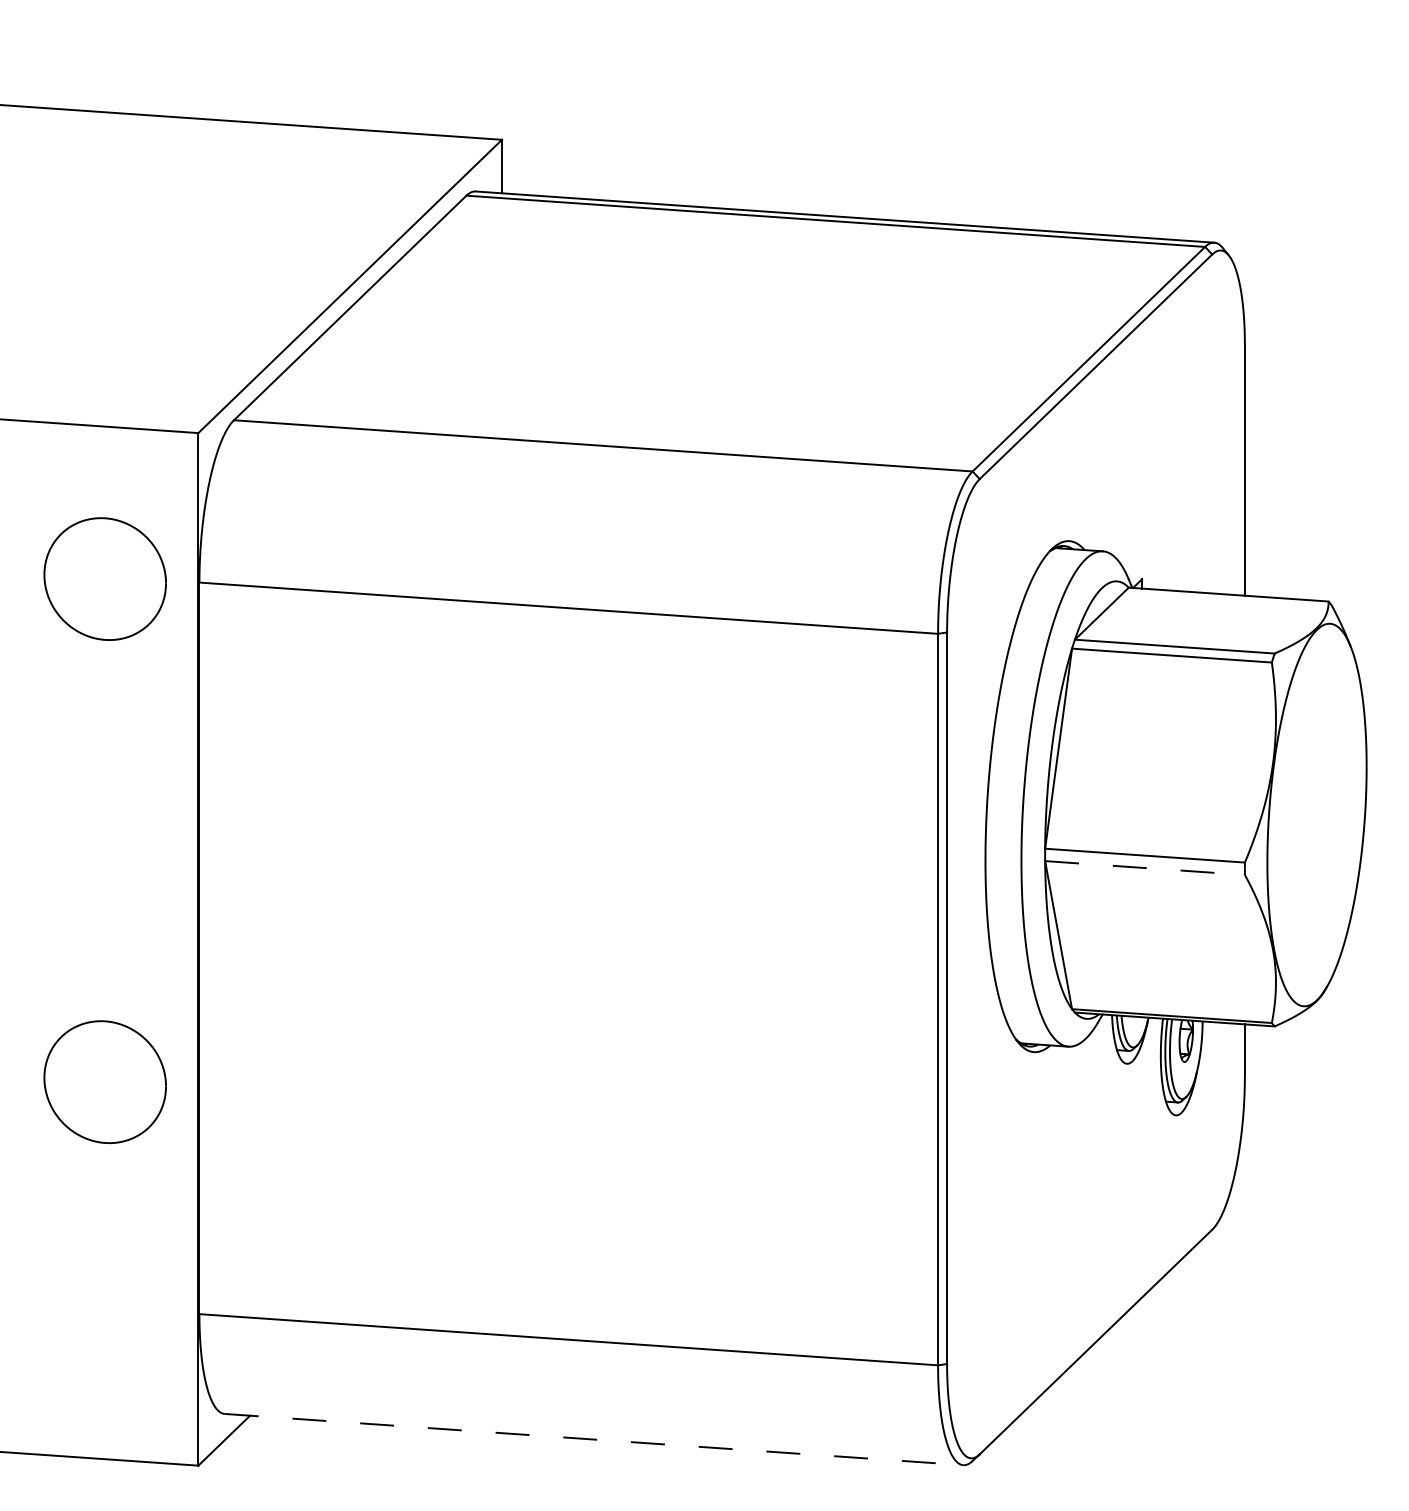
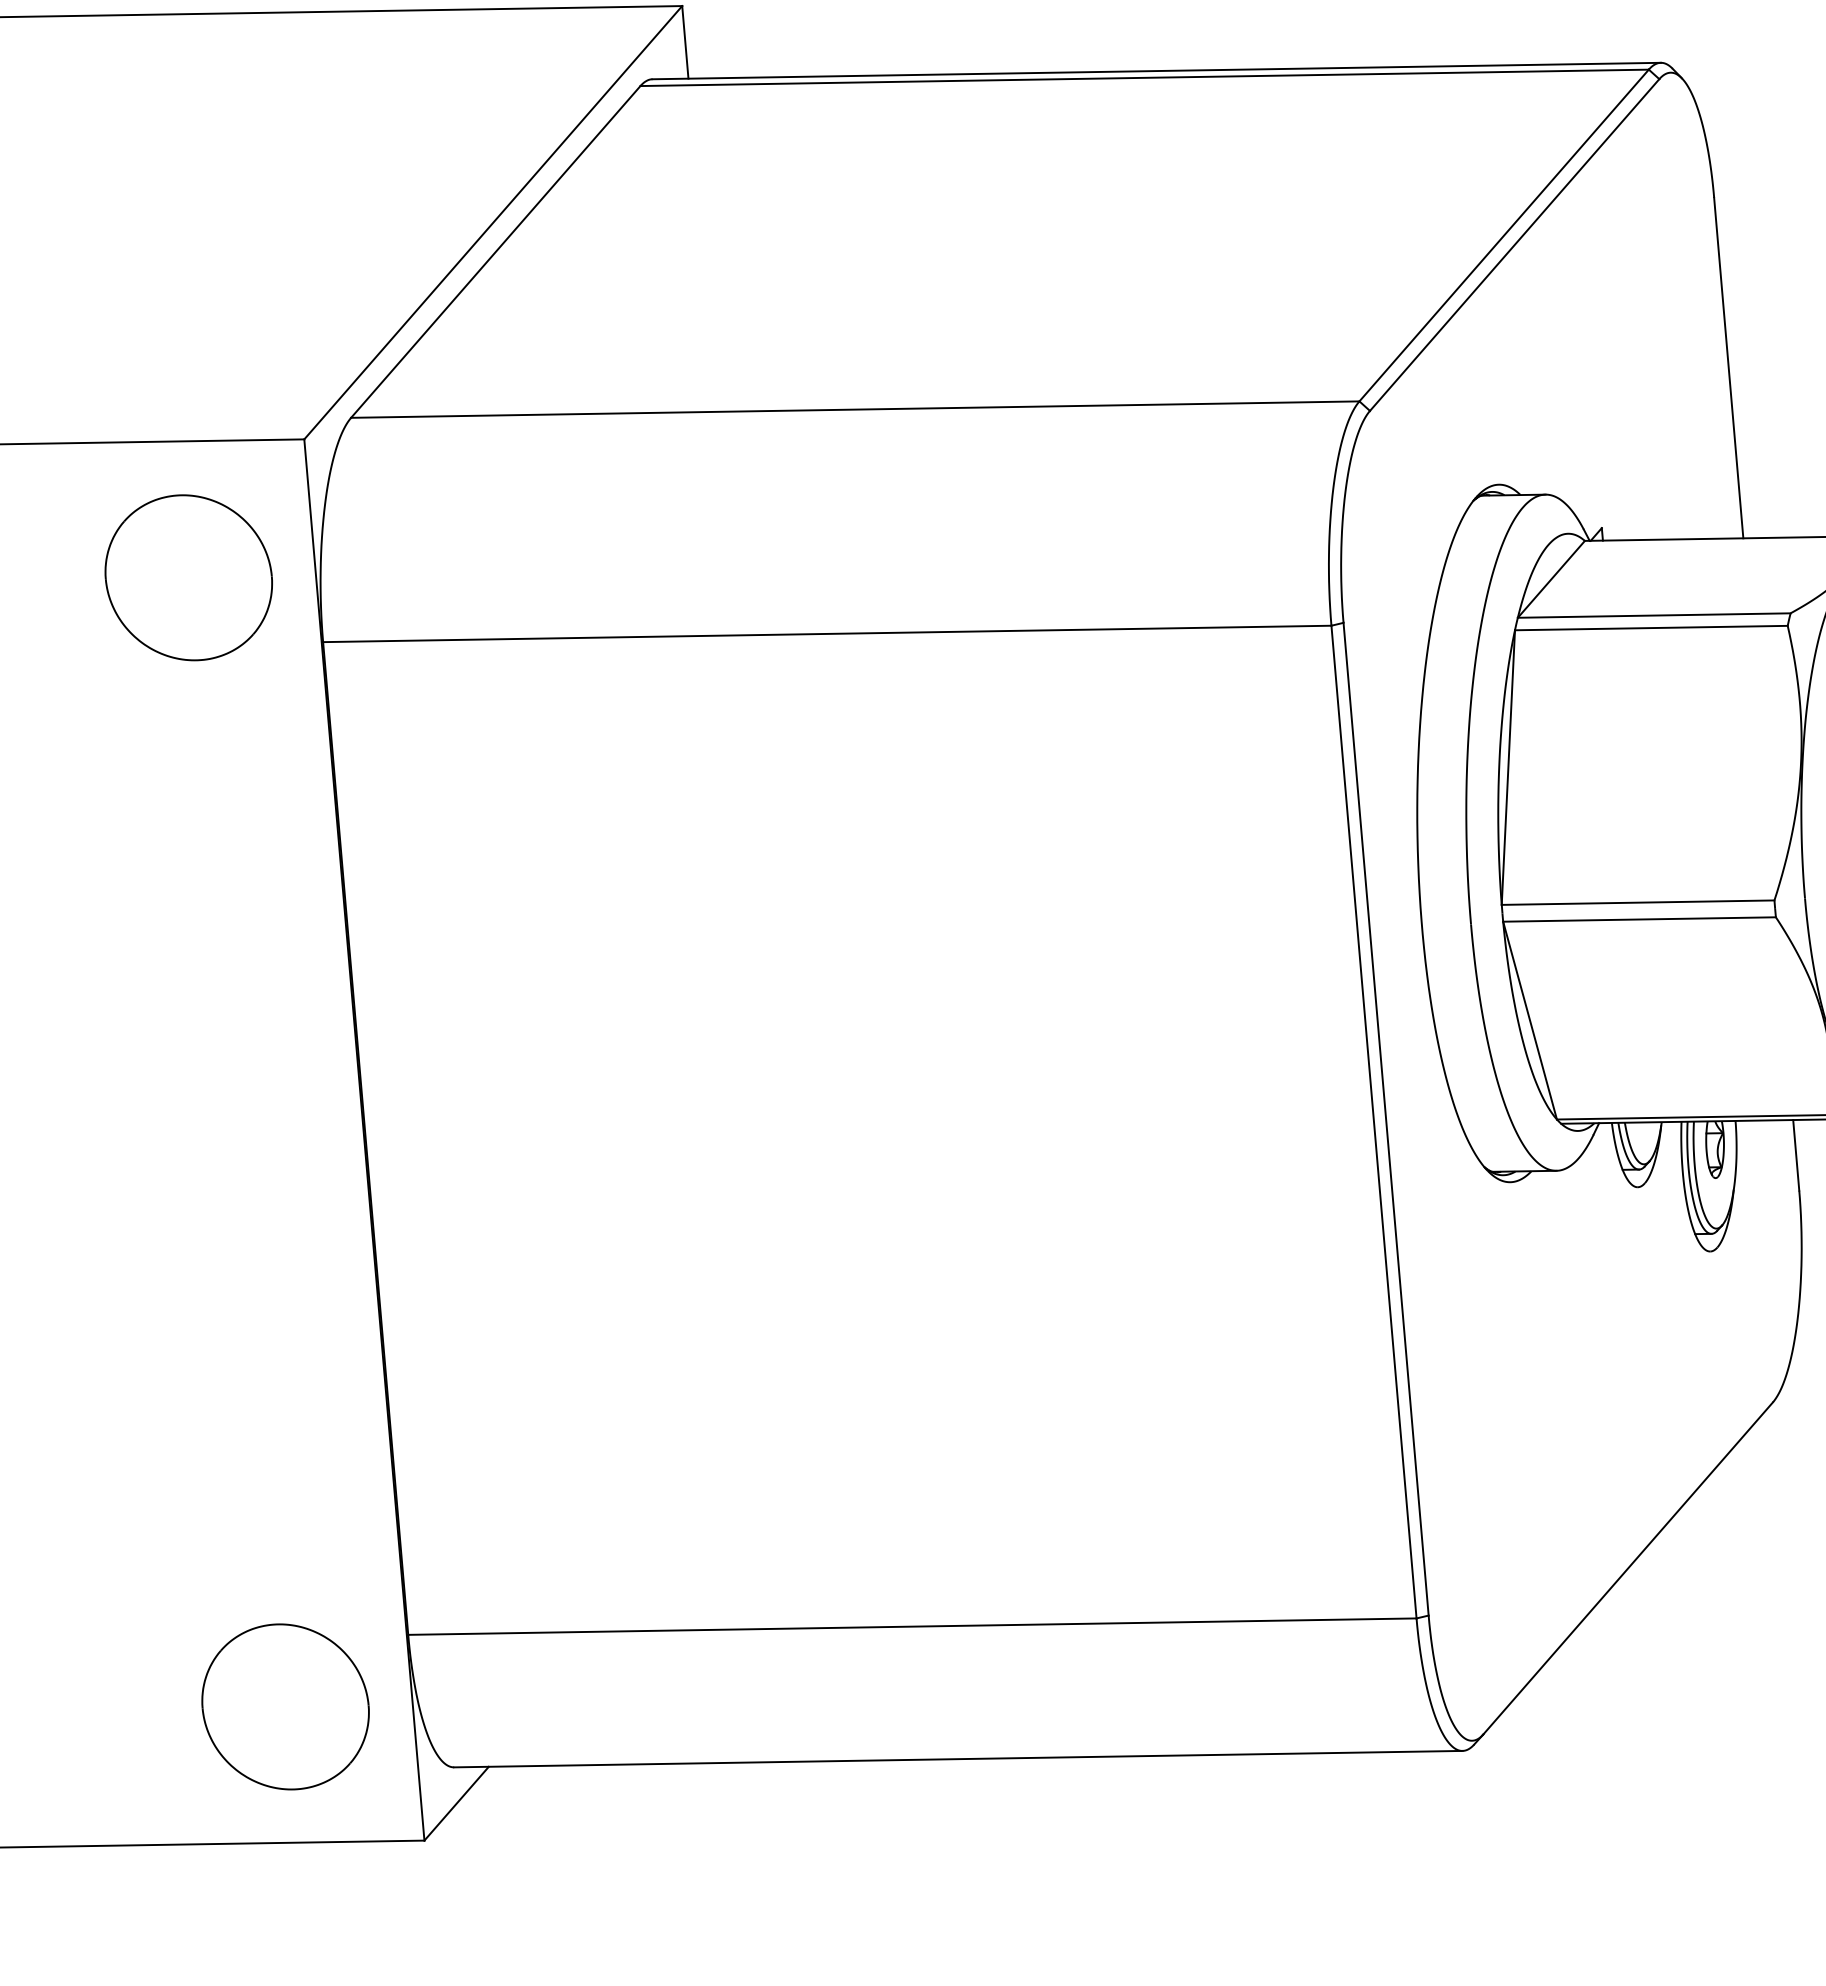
part: (104, 578) -> (187, 577), moved
line: (1145, 868) -> (1640, 920), dashed -> solid
part: (104, 1081) -> (284, 1706), moved
line: (594, 1439) -> (958, 1759), dashed -> solid

